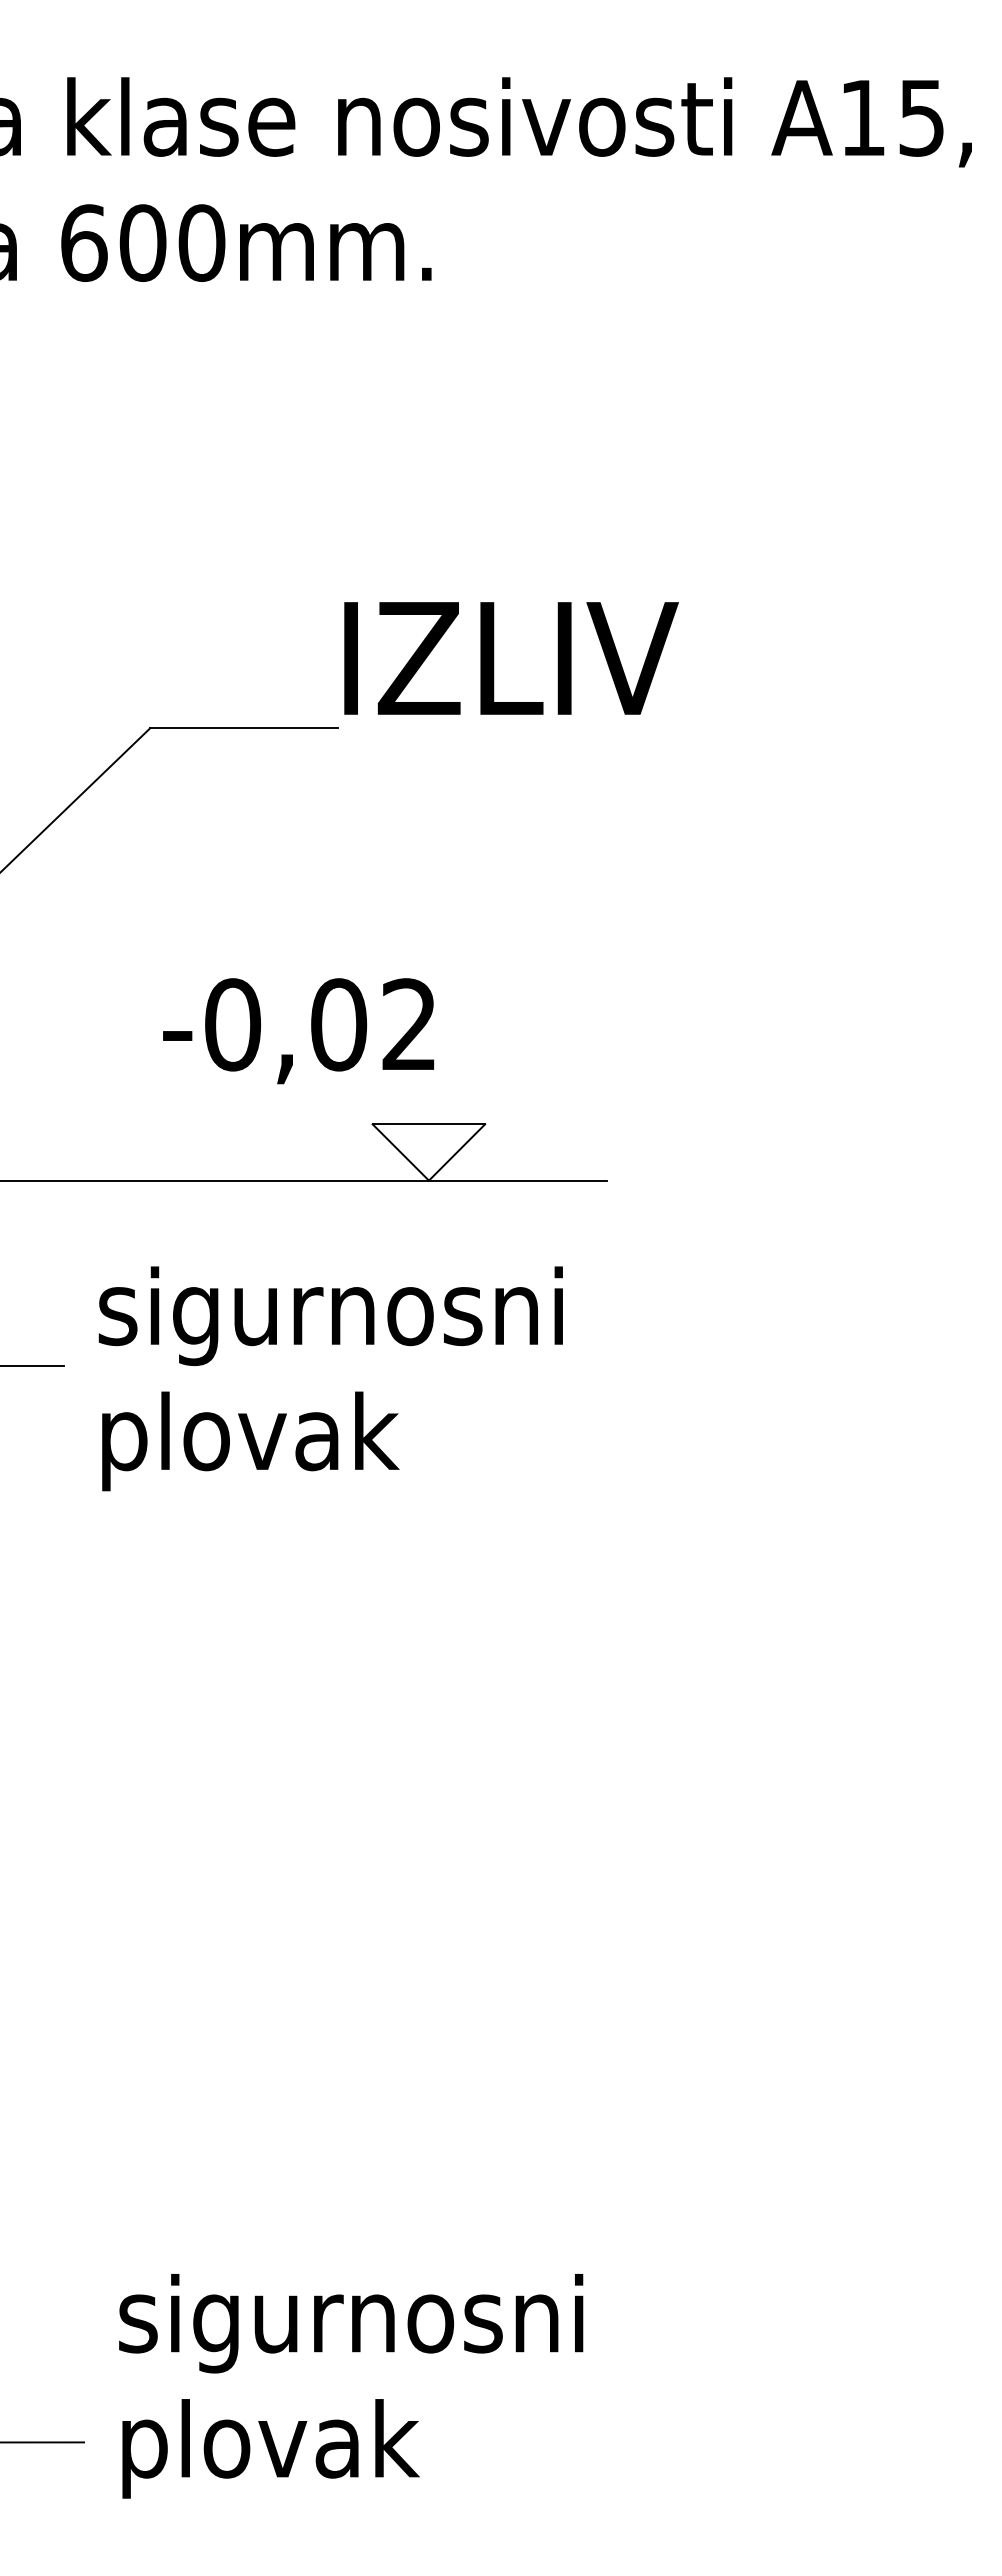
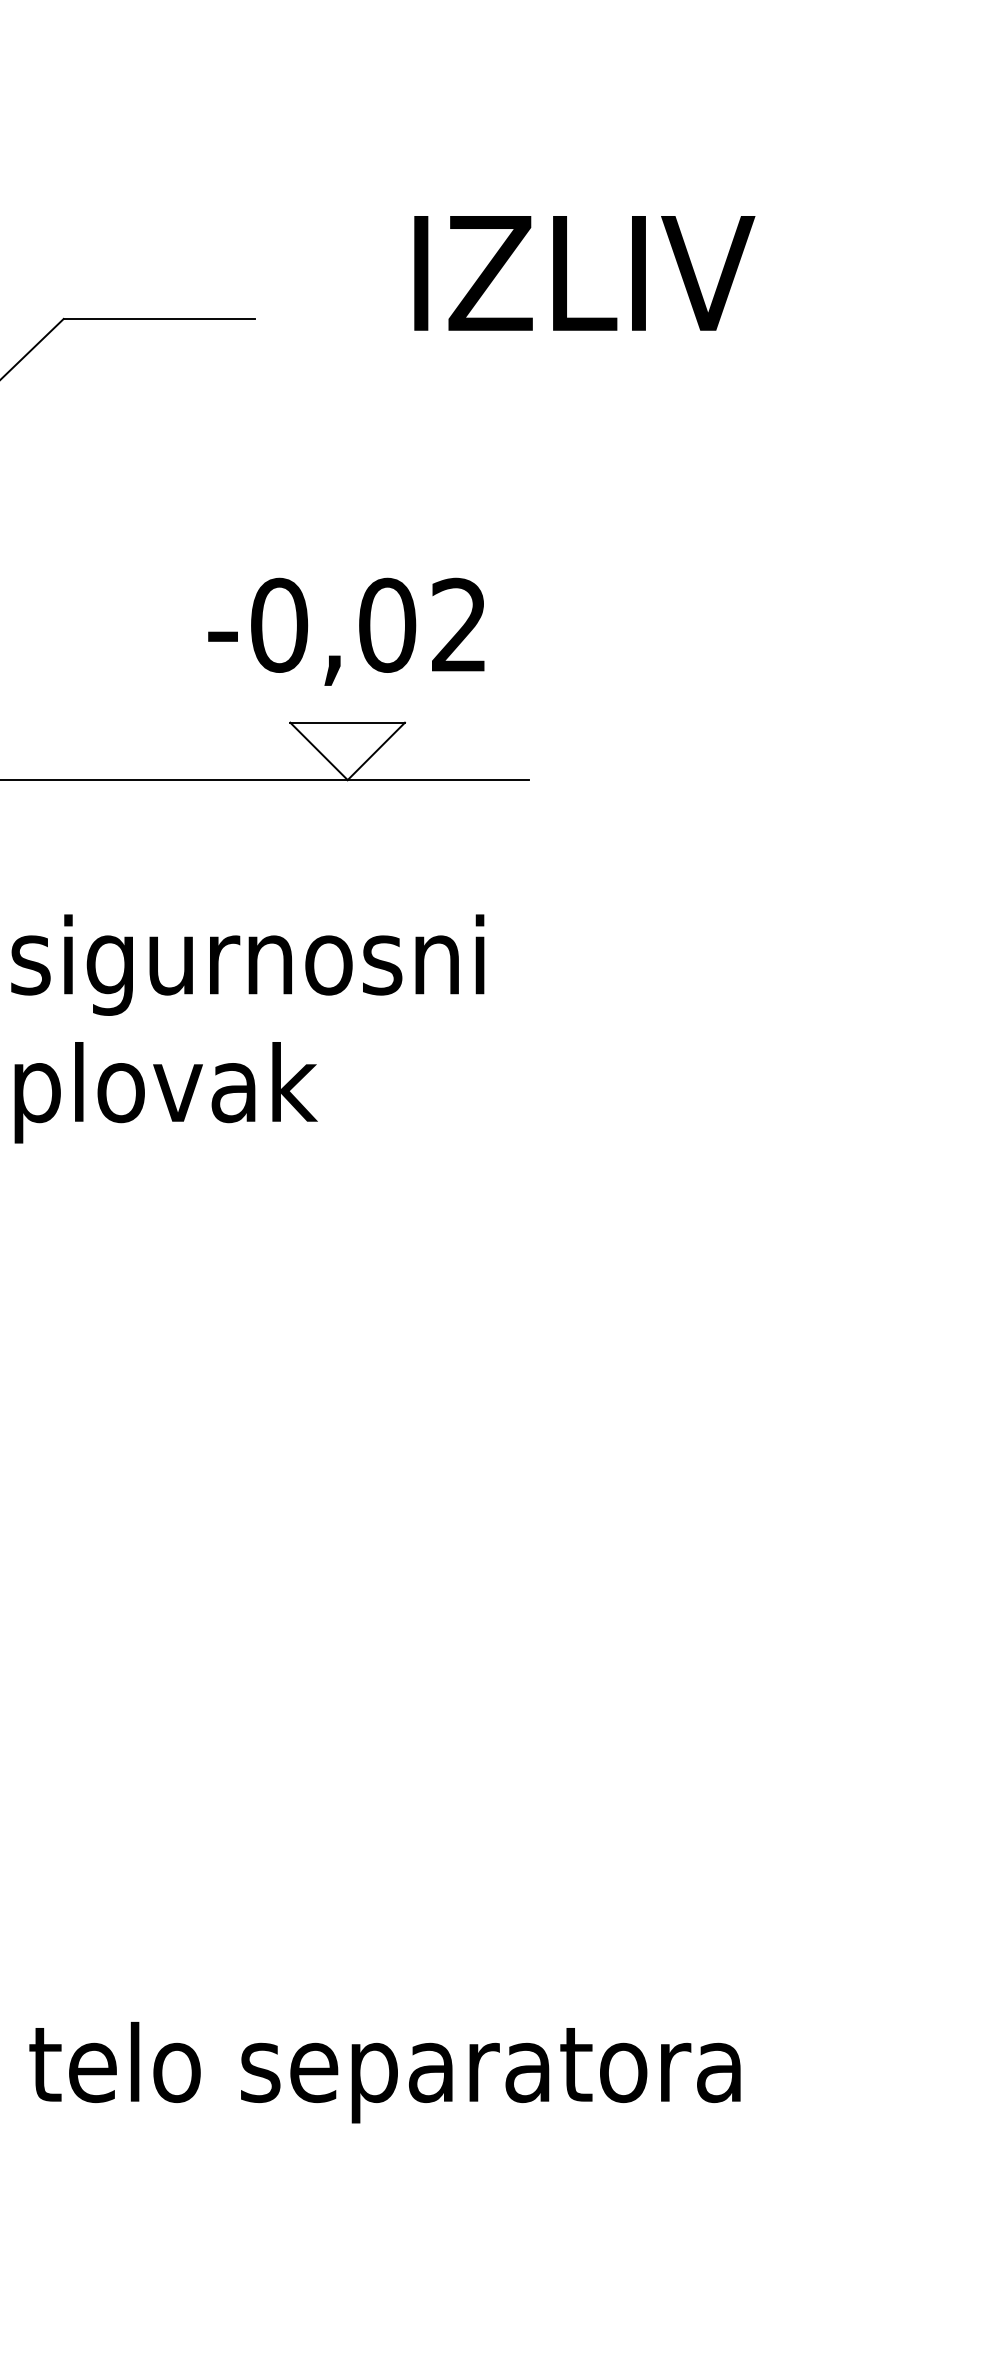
text: (511, 658) -> (584, 273), moved
text: (298, 1031) -> (346, 632), moved
text: (330, 1378) -> (247, 1028), moved
text: (465, 2386) -> (384, 2009), sigurnosni plovak -> telo separatora

